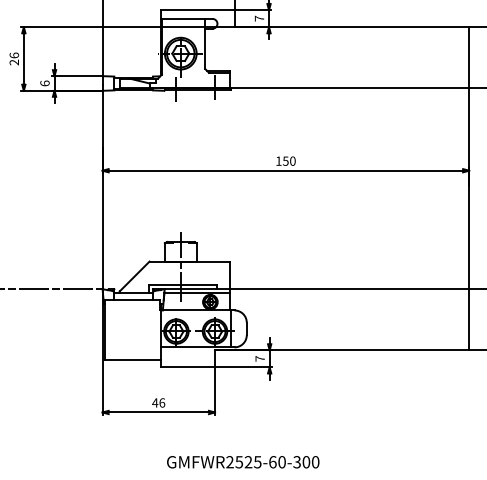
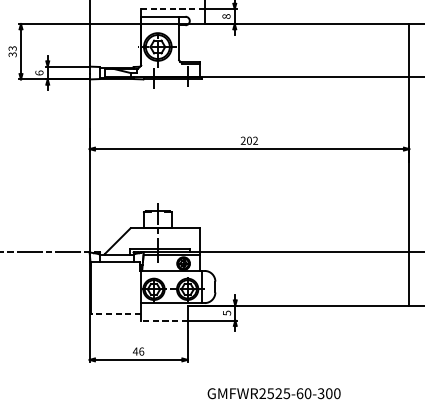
line: (197, 10) -> (172, 9), solid -> dashed
text: (259, 18) -> (226, 16), 7 -> 8
text: (14, 58) -> (12, 51), 26 -> 33
text: (285, 160) -> (249, 140), 150 -> 202
text: (259, 358) -> (226, 312), 7 -> 5
line: (132, 360) -> (115, 314), solid -> dashed
line: (188, 367) -> (164, 320), solid -> dashed
text: (243, 462) -> (274, 393), moved

